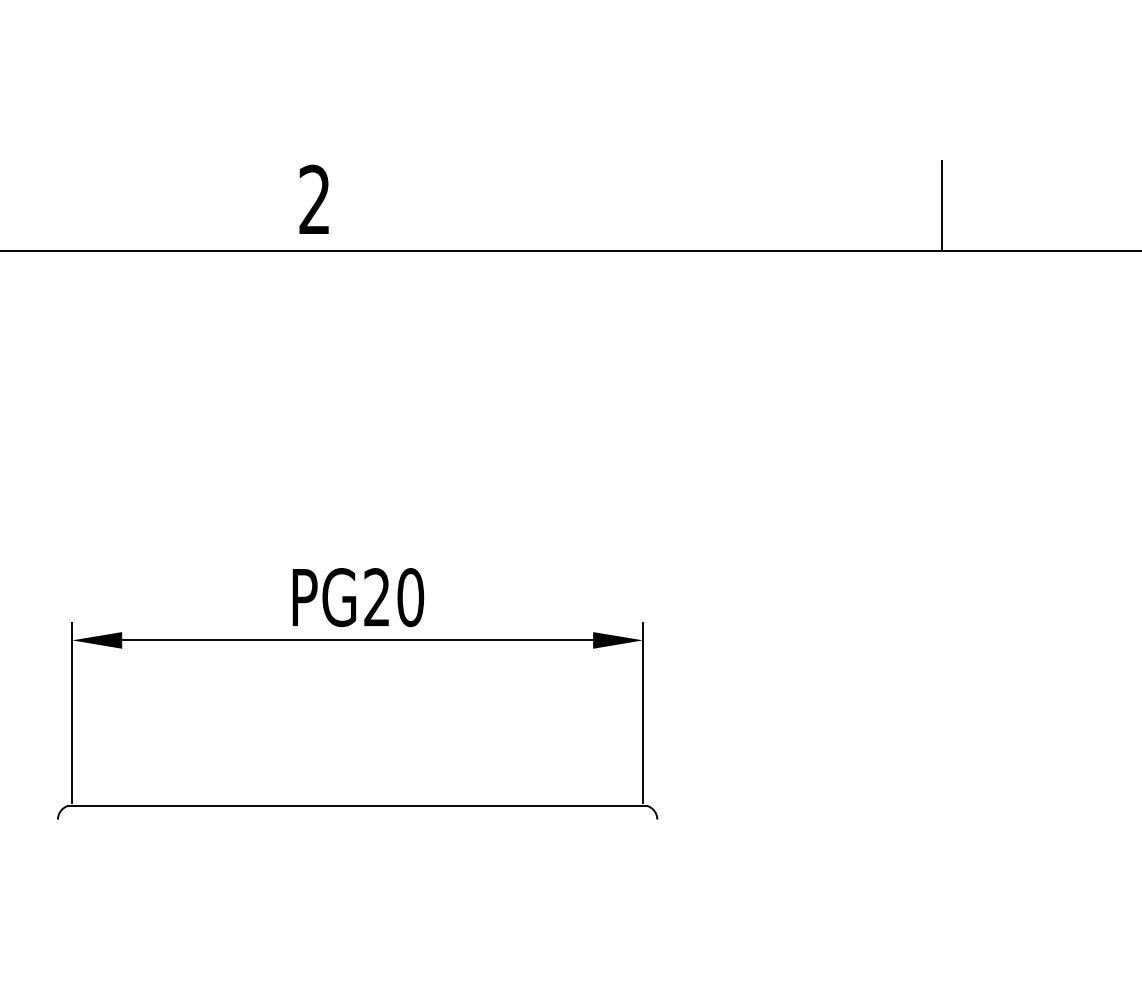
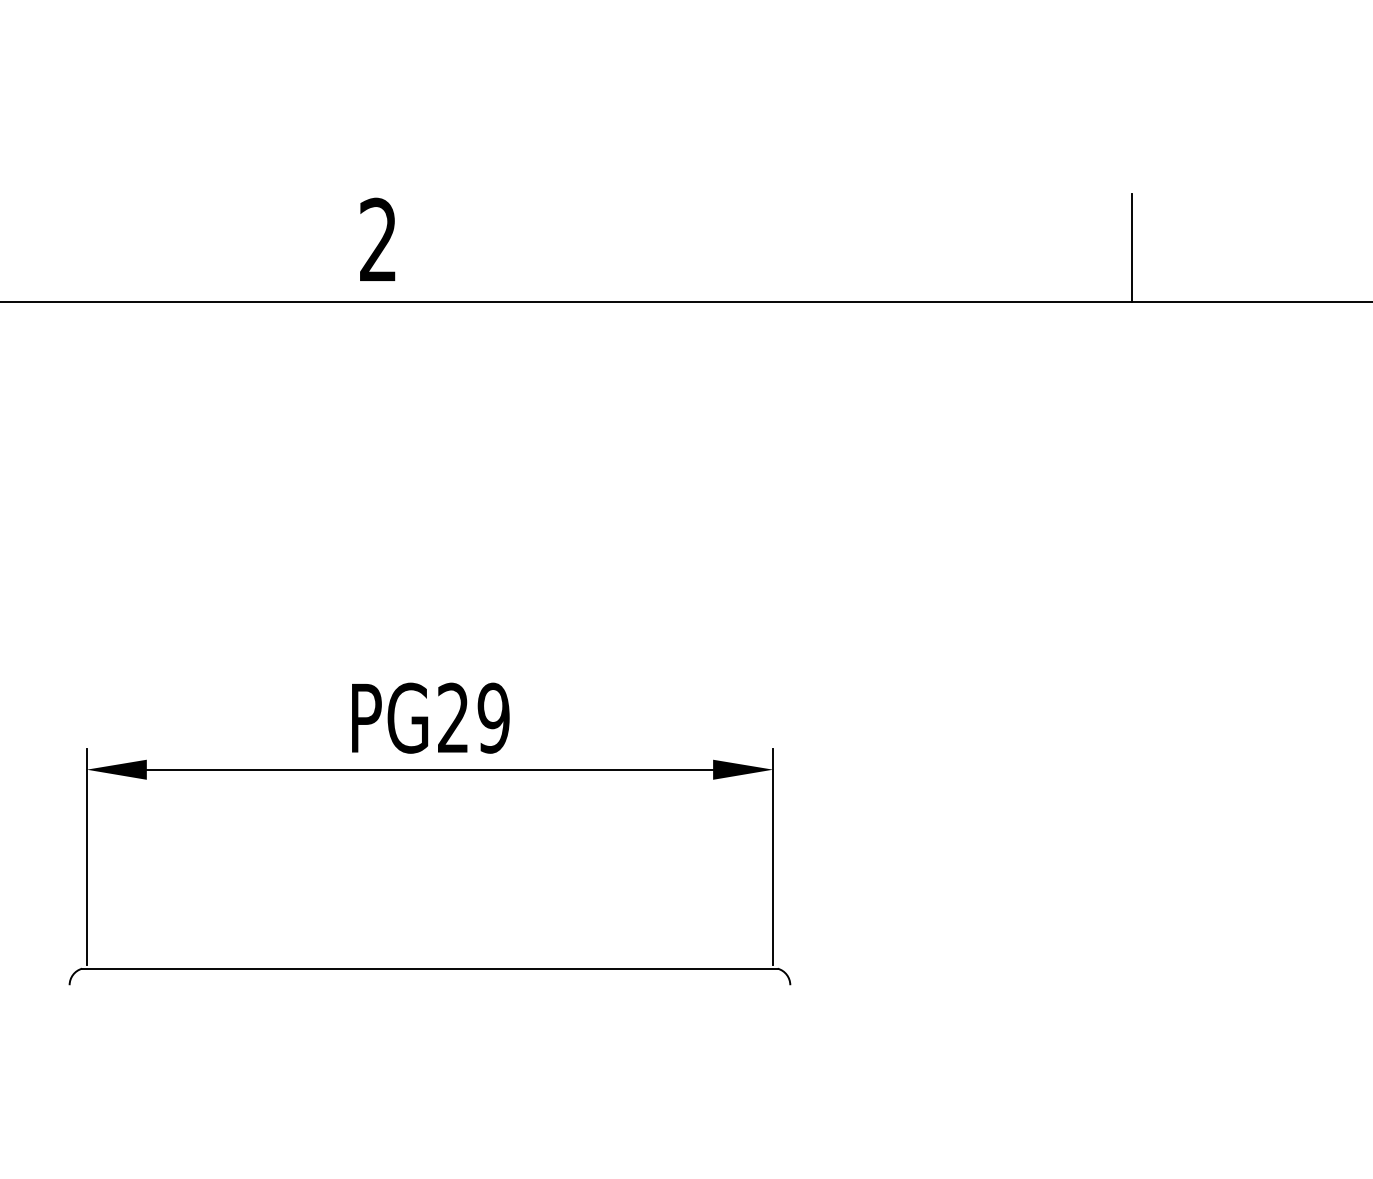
text: (410, 596) -> (493, 717), PG20 -> PG29

